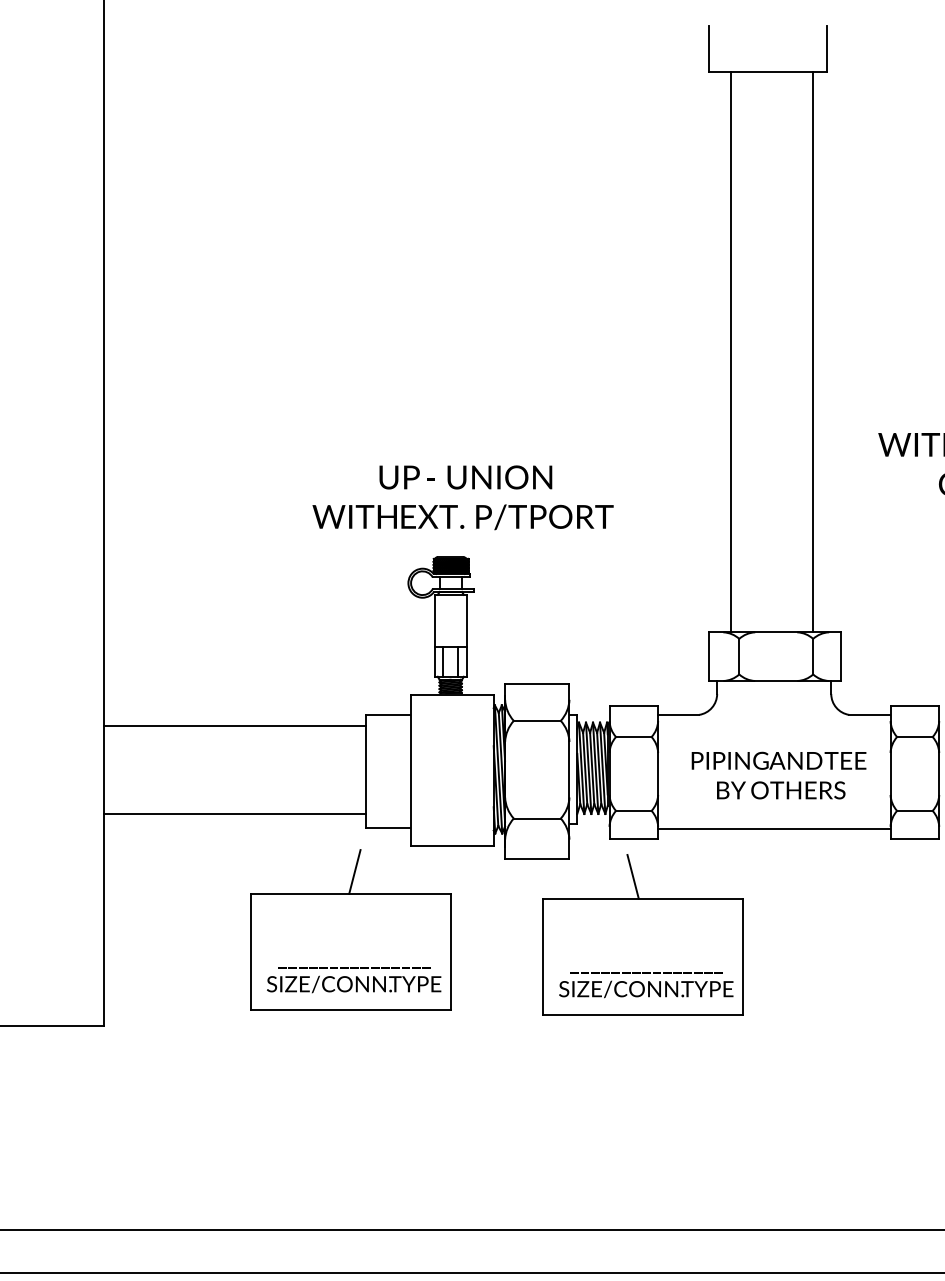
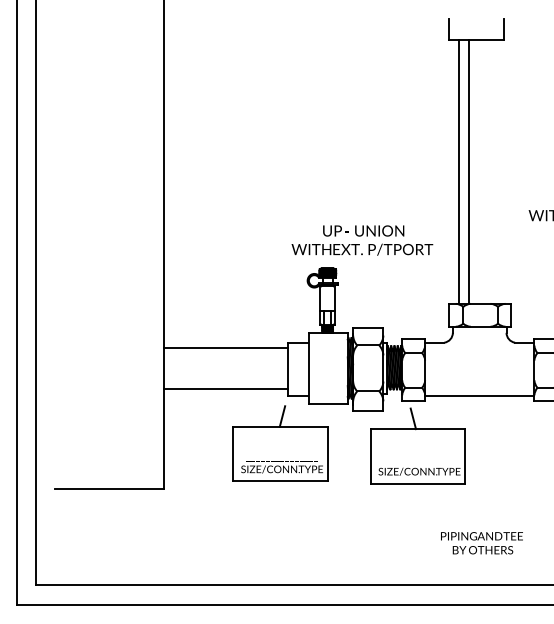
line: (814, 350) -> (469, 171), moved
text: (463, 497) -> (362, 240), moved
text: (778, 776) -> (481, 543), moved

